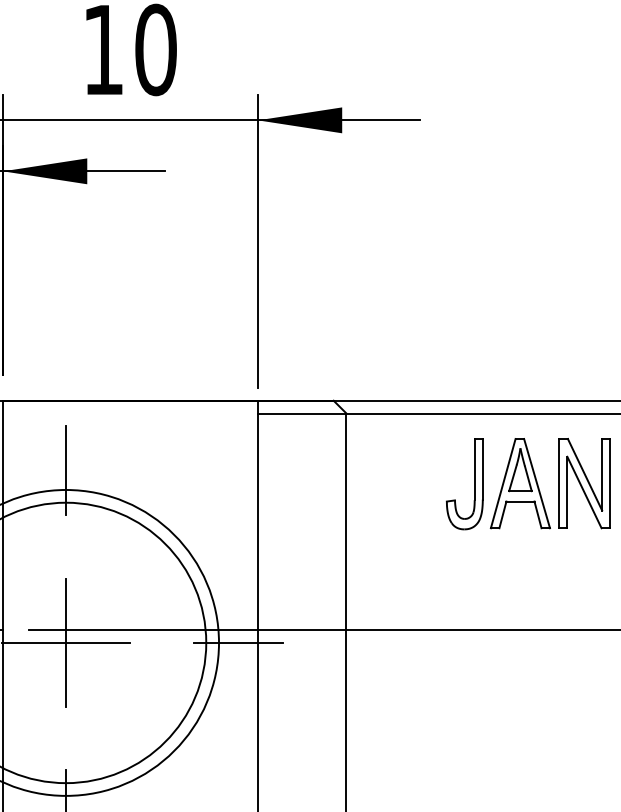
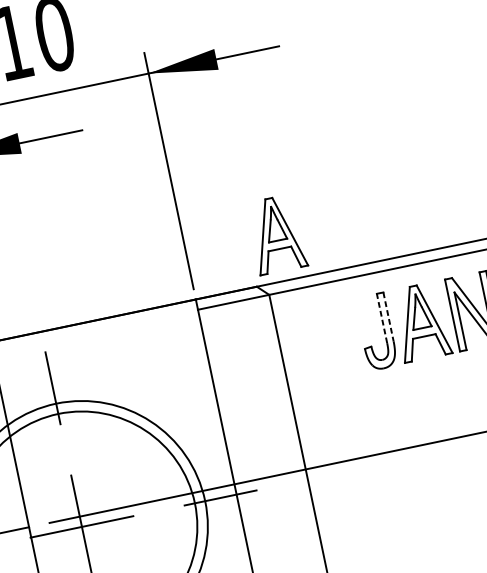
part: (369, 343) -> (276, 234), added
line: (474, 469) -> (381, 318), solid -> dashed
line: (482, 469) -> (388, 317), solid -> dashed

